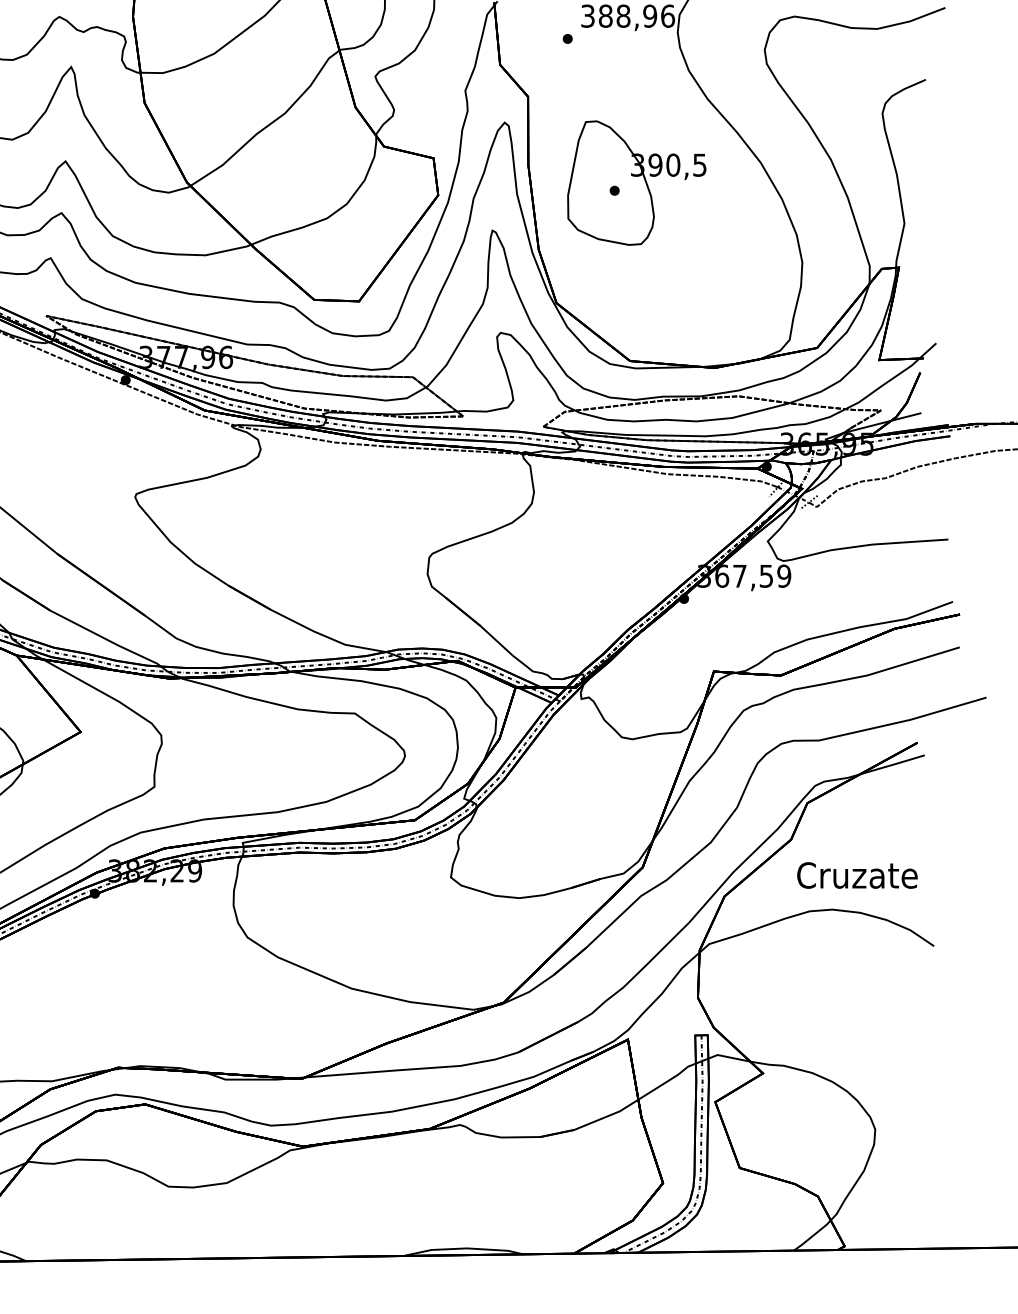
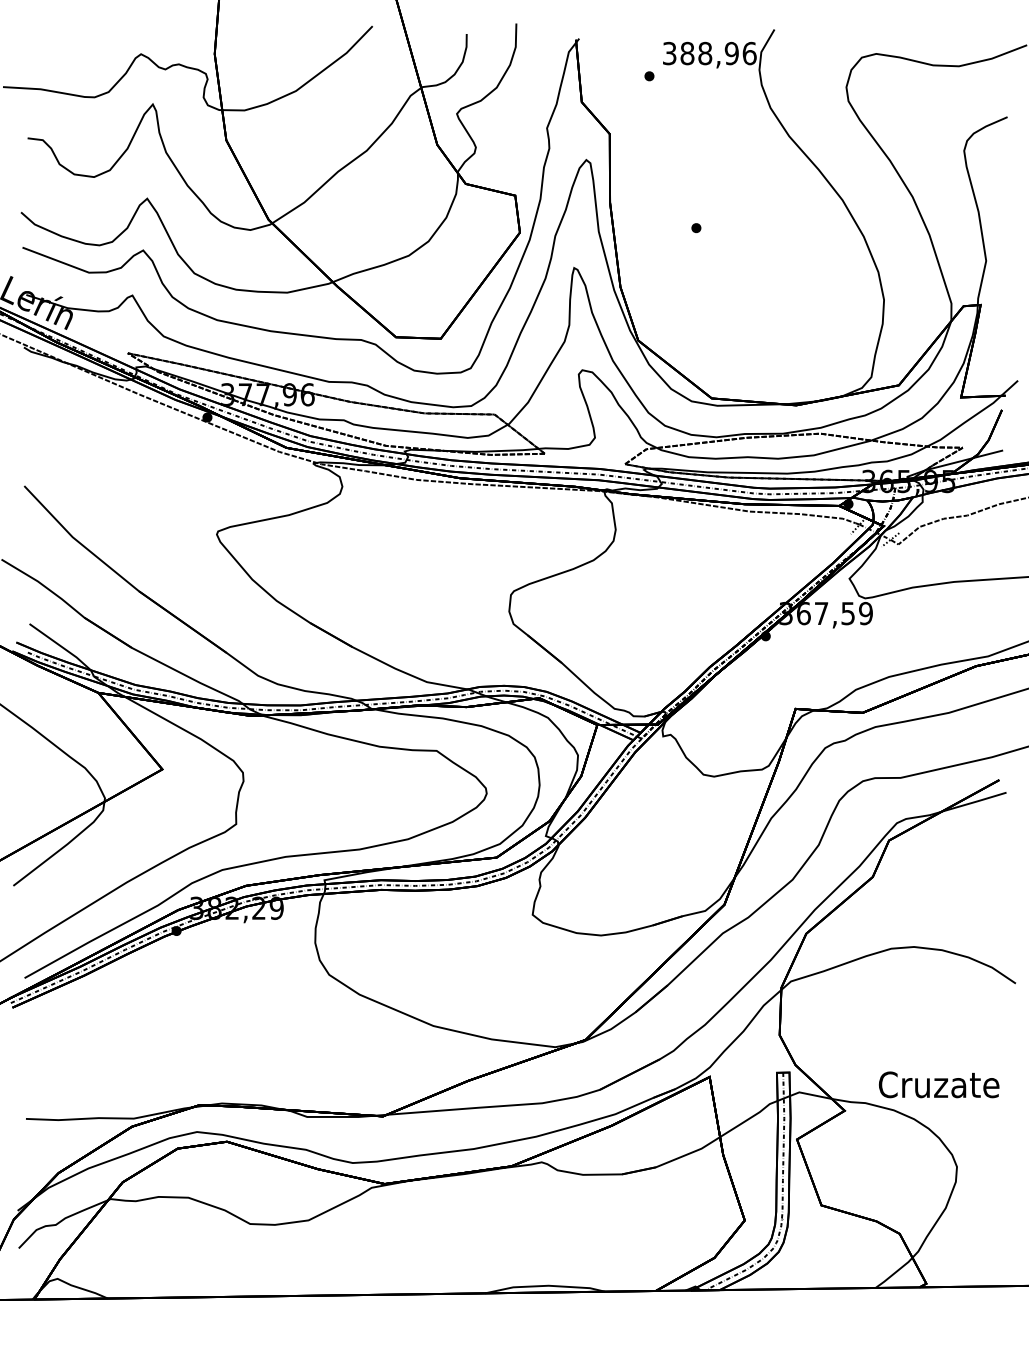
part: (636, 183) -> (718, 220), removed
text: (857, 875) -> (939, 1084), moved

